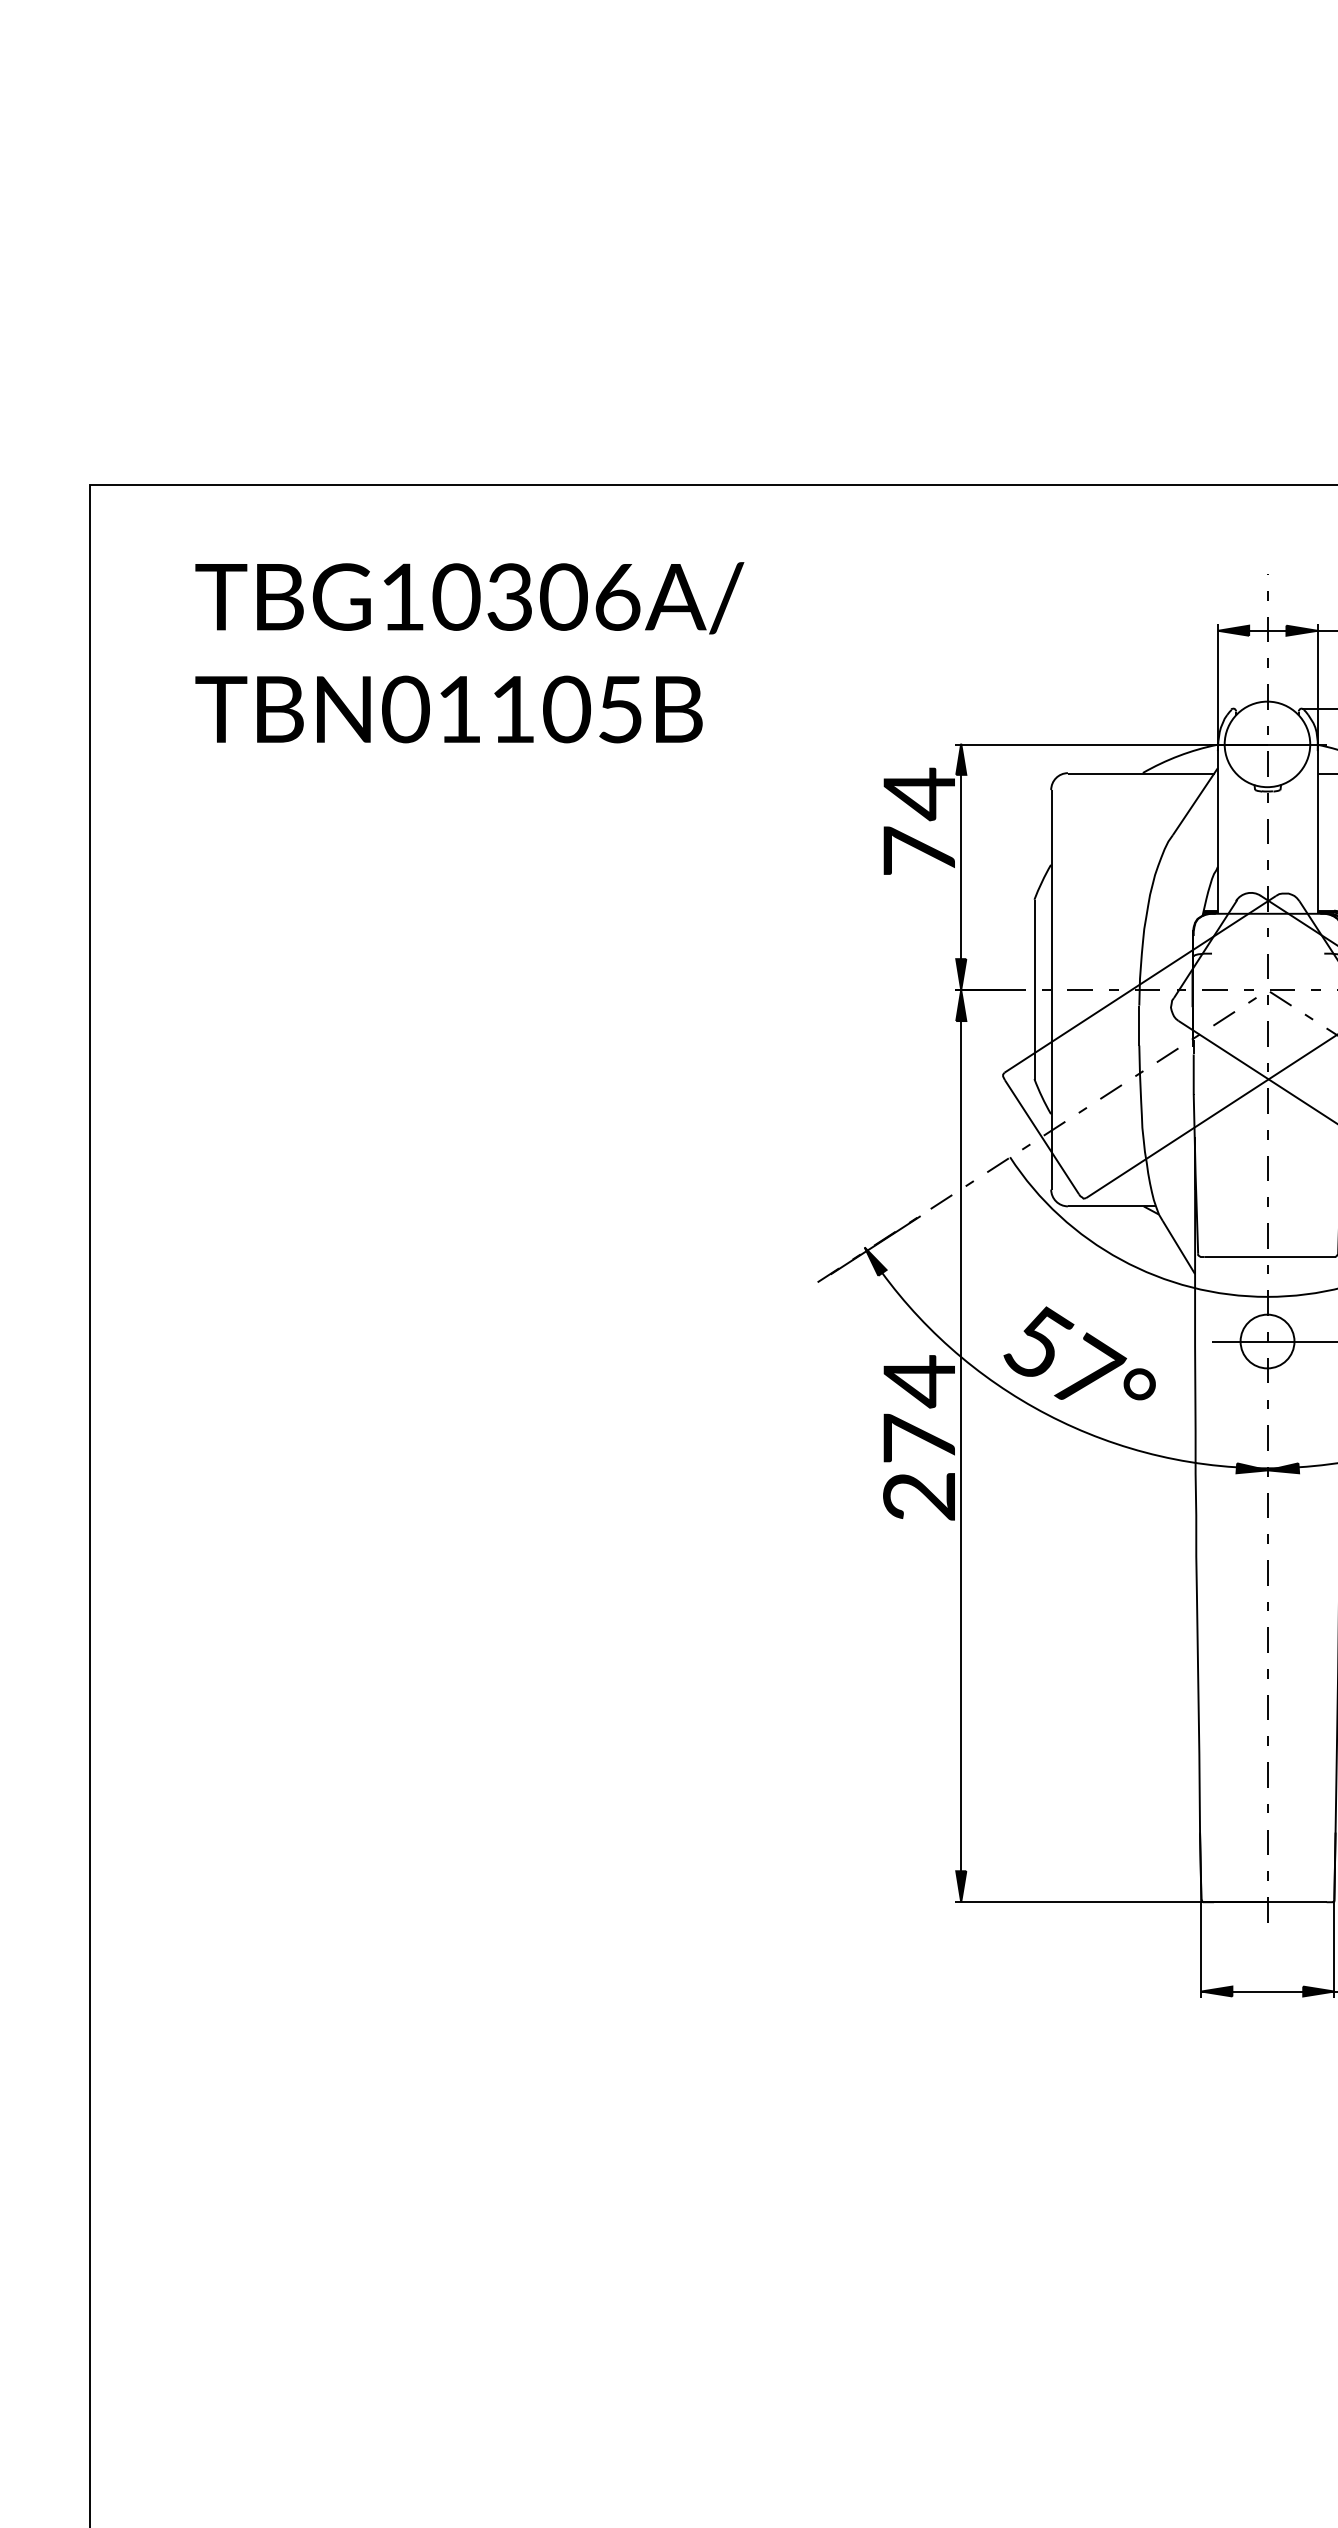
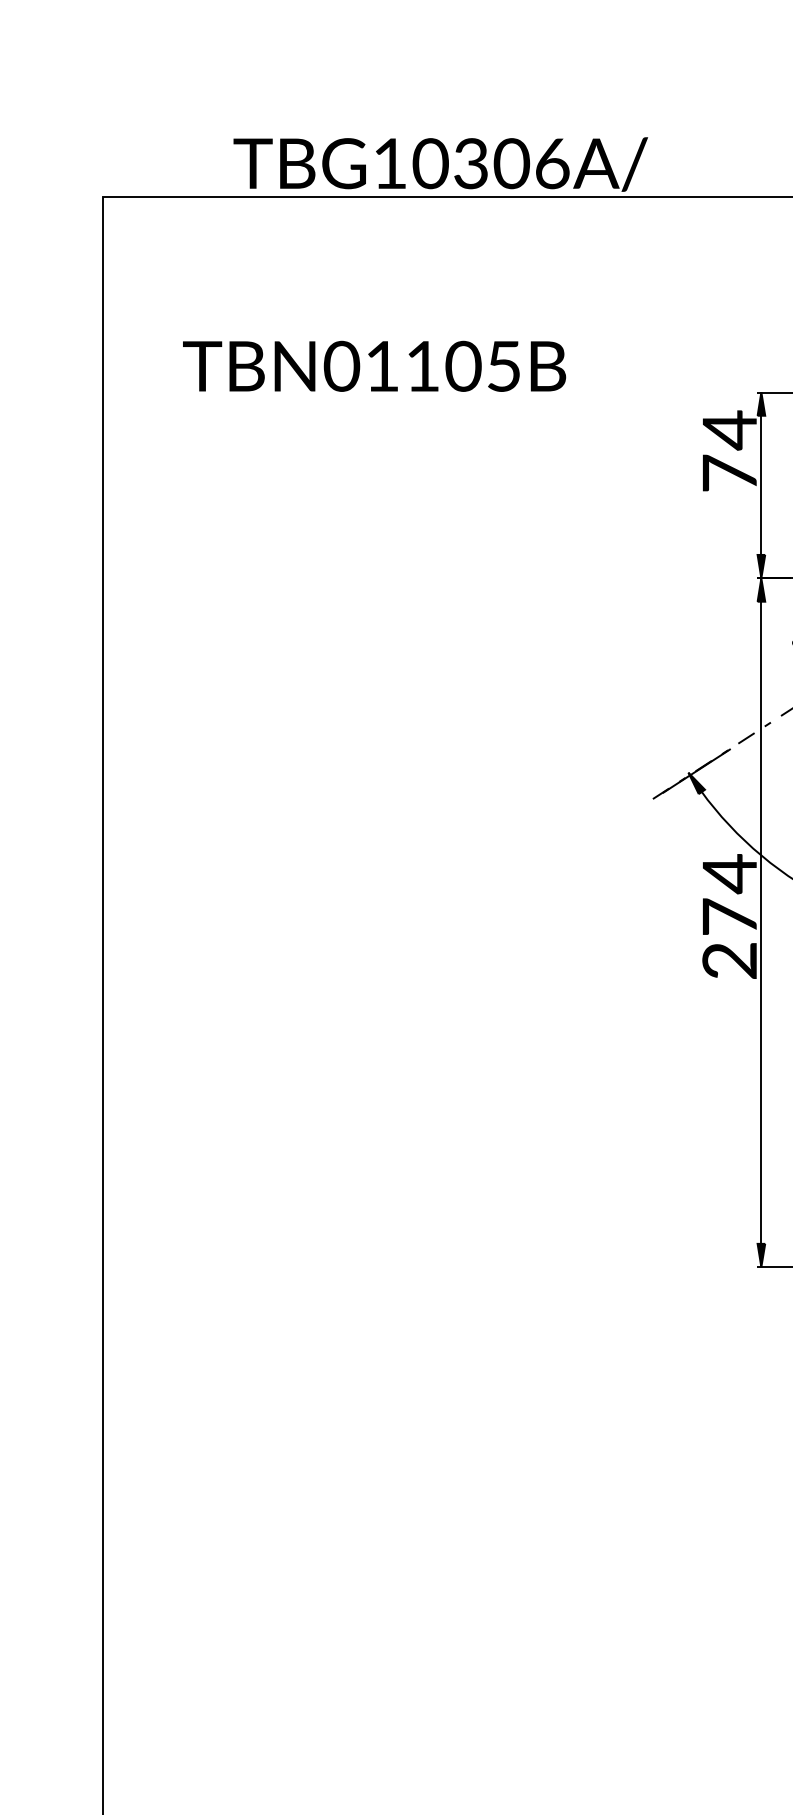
text: (469, 598) -> (440, 164), moved

